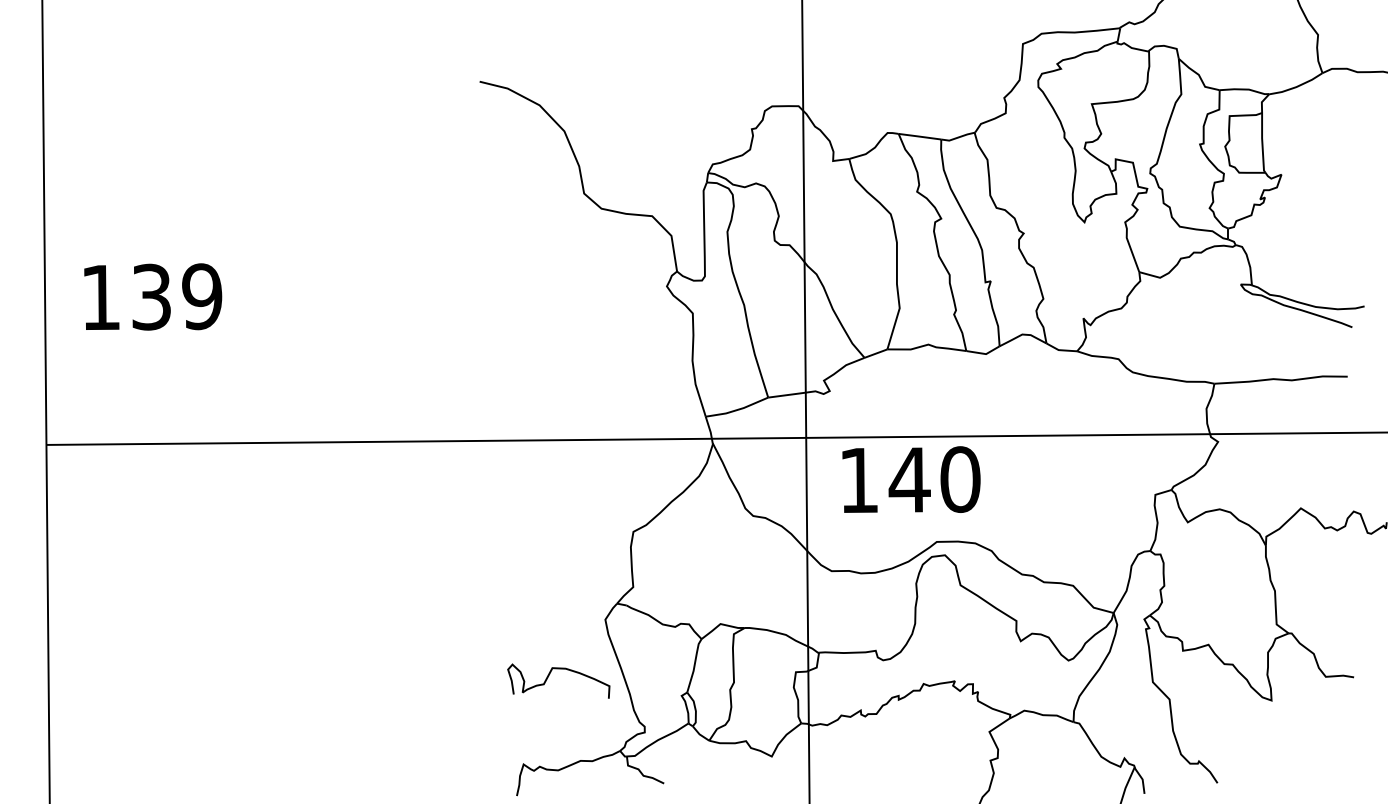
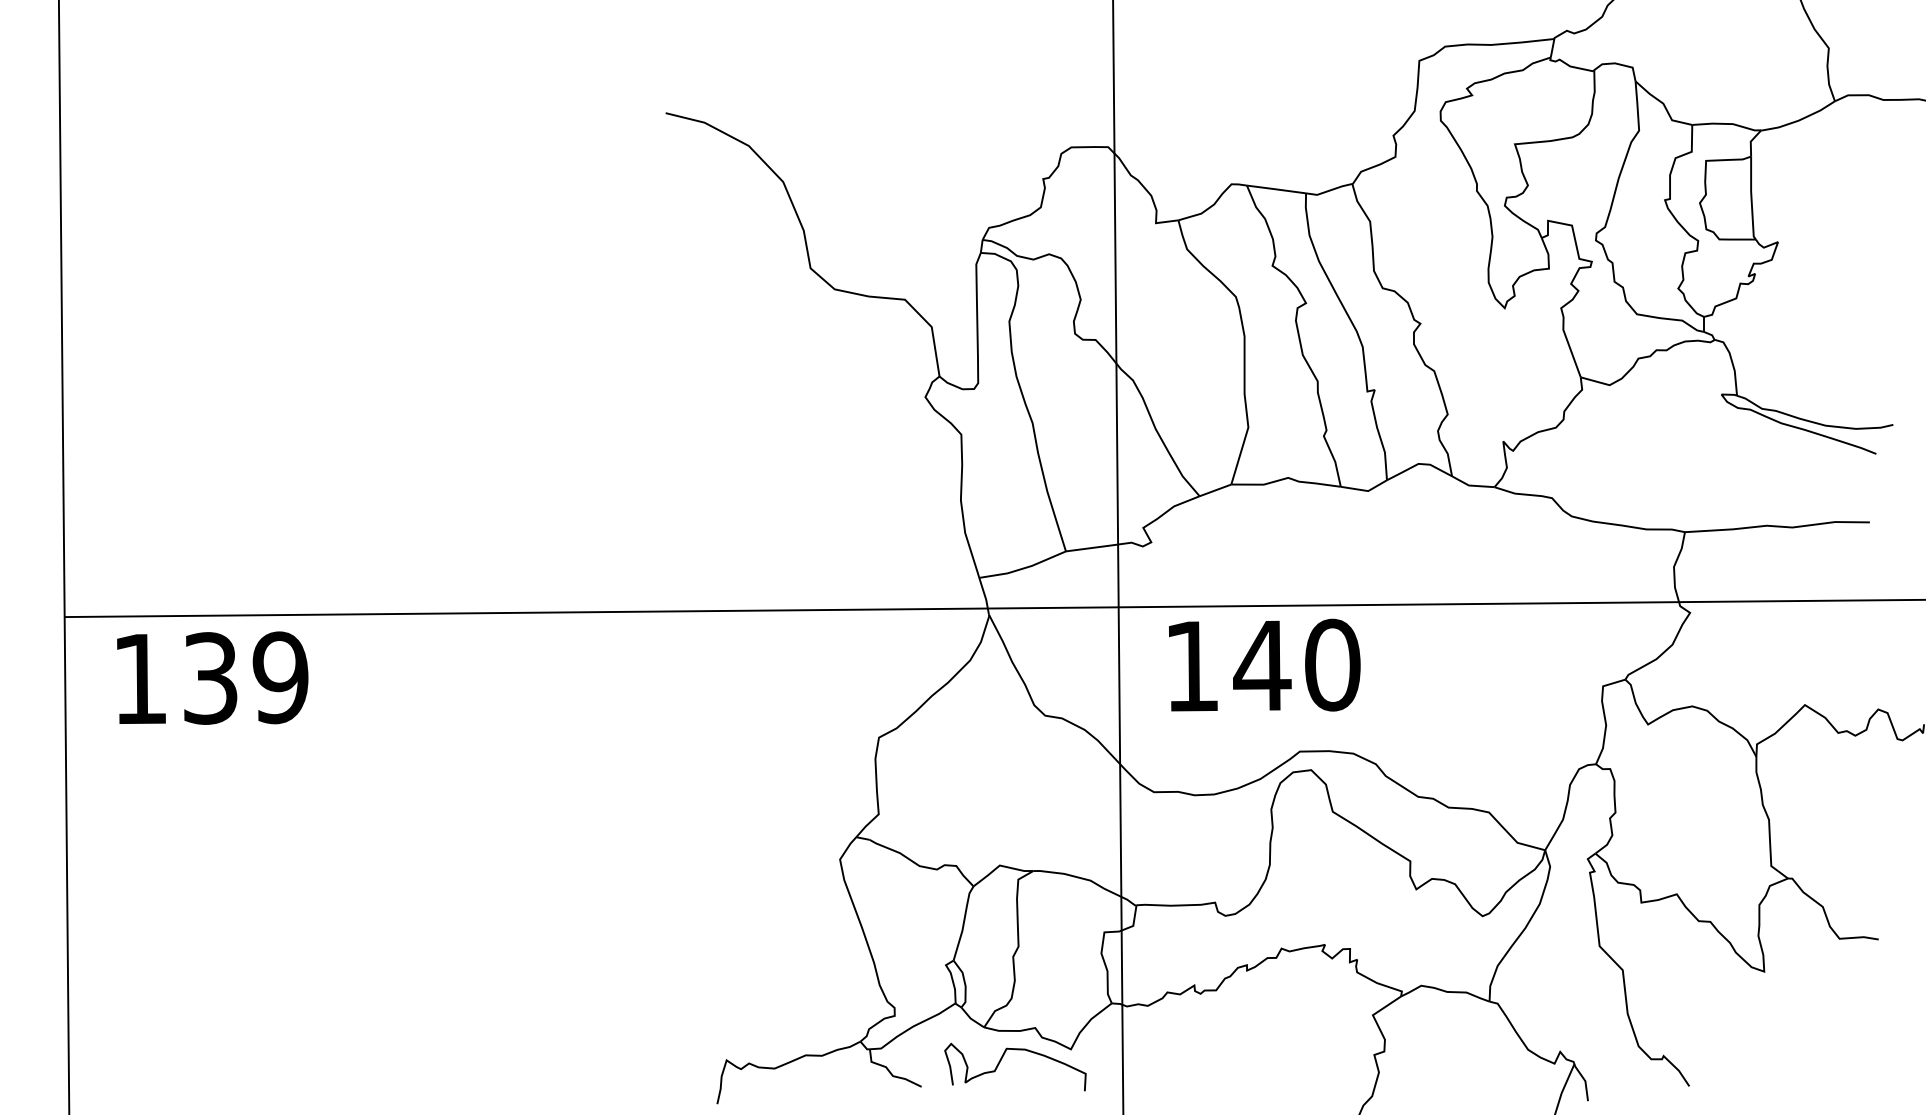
text: (153, 296) -> (213, 677), moved
curve: (549, 676) -> (1002, 1060), moved

